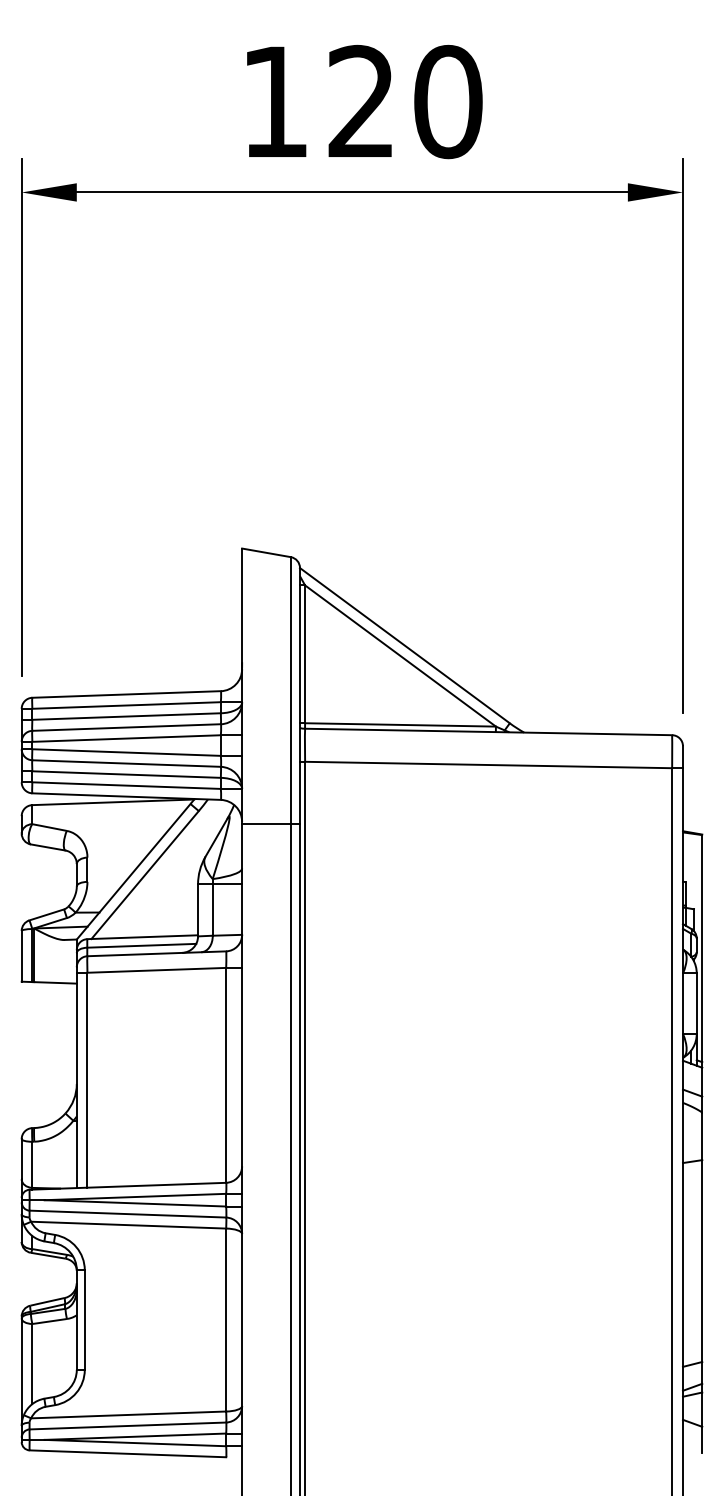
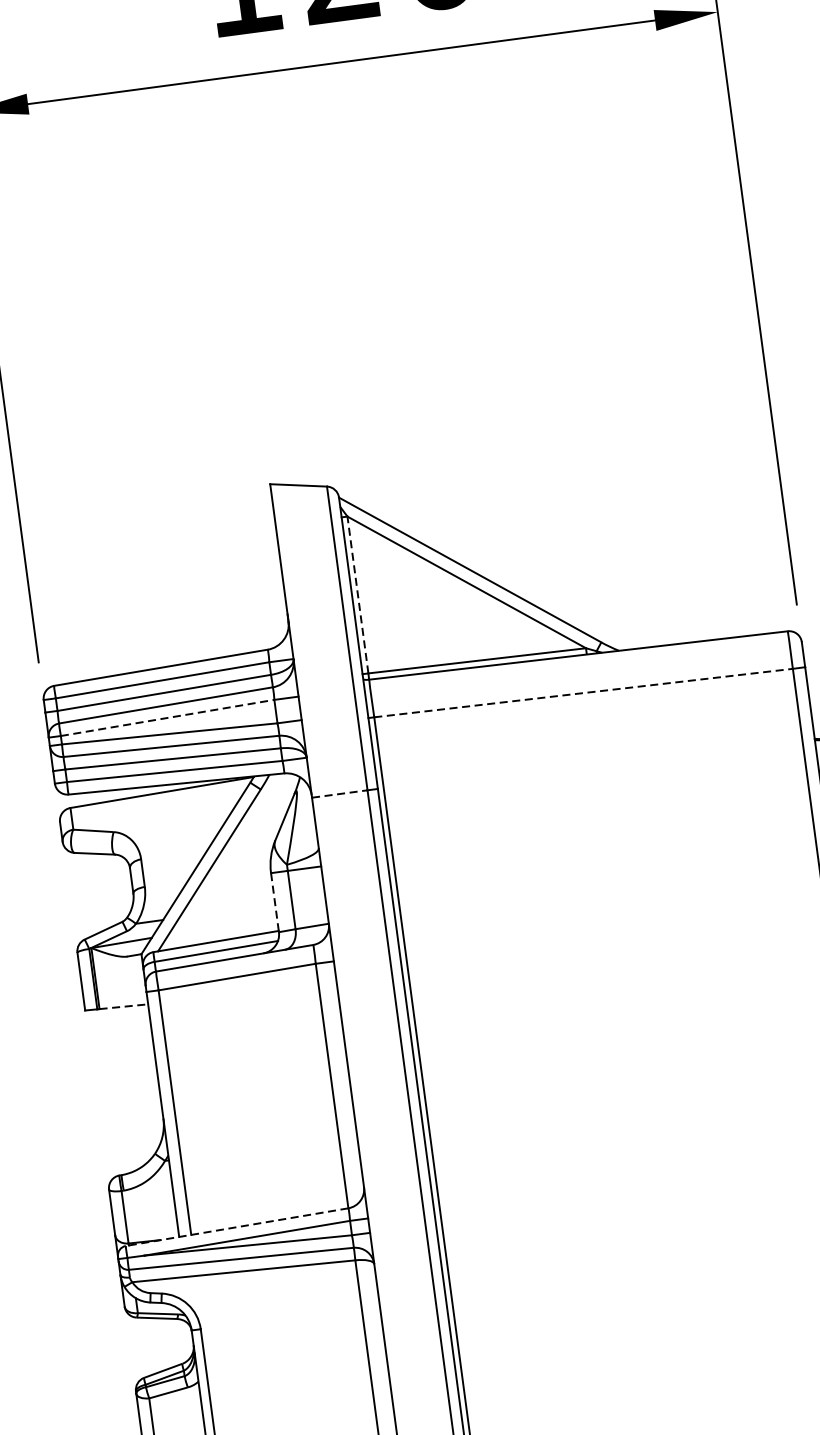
line: (305, 654) -> (358, 595), solid -> dashed
line: (127, 738) -> (168, 717), solid -> dashed
line: (488, 765) -> (583, 693), solid -> dashed
line: (267, 824) -> (340, 794), solid -> dashed
line: (198, 910) -> (275, 902), solid -> dashed
line: (56, 982) -> (124, 1006), solid -> dashed
line: (127, 1186) -> (236, 1227), solid -> dashed

